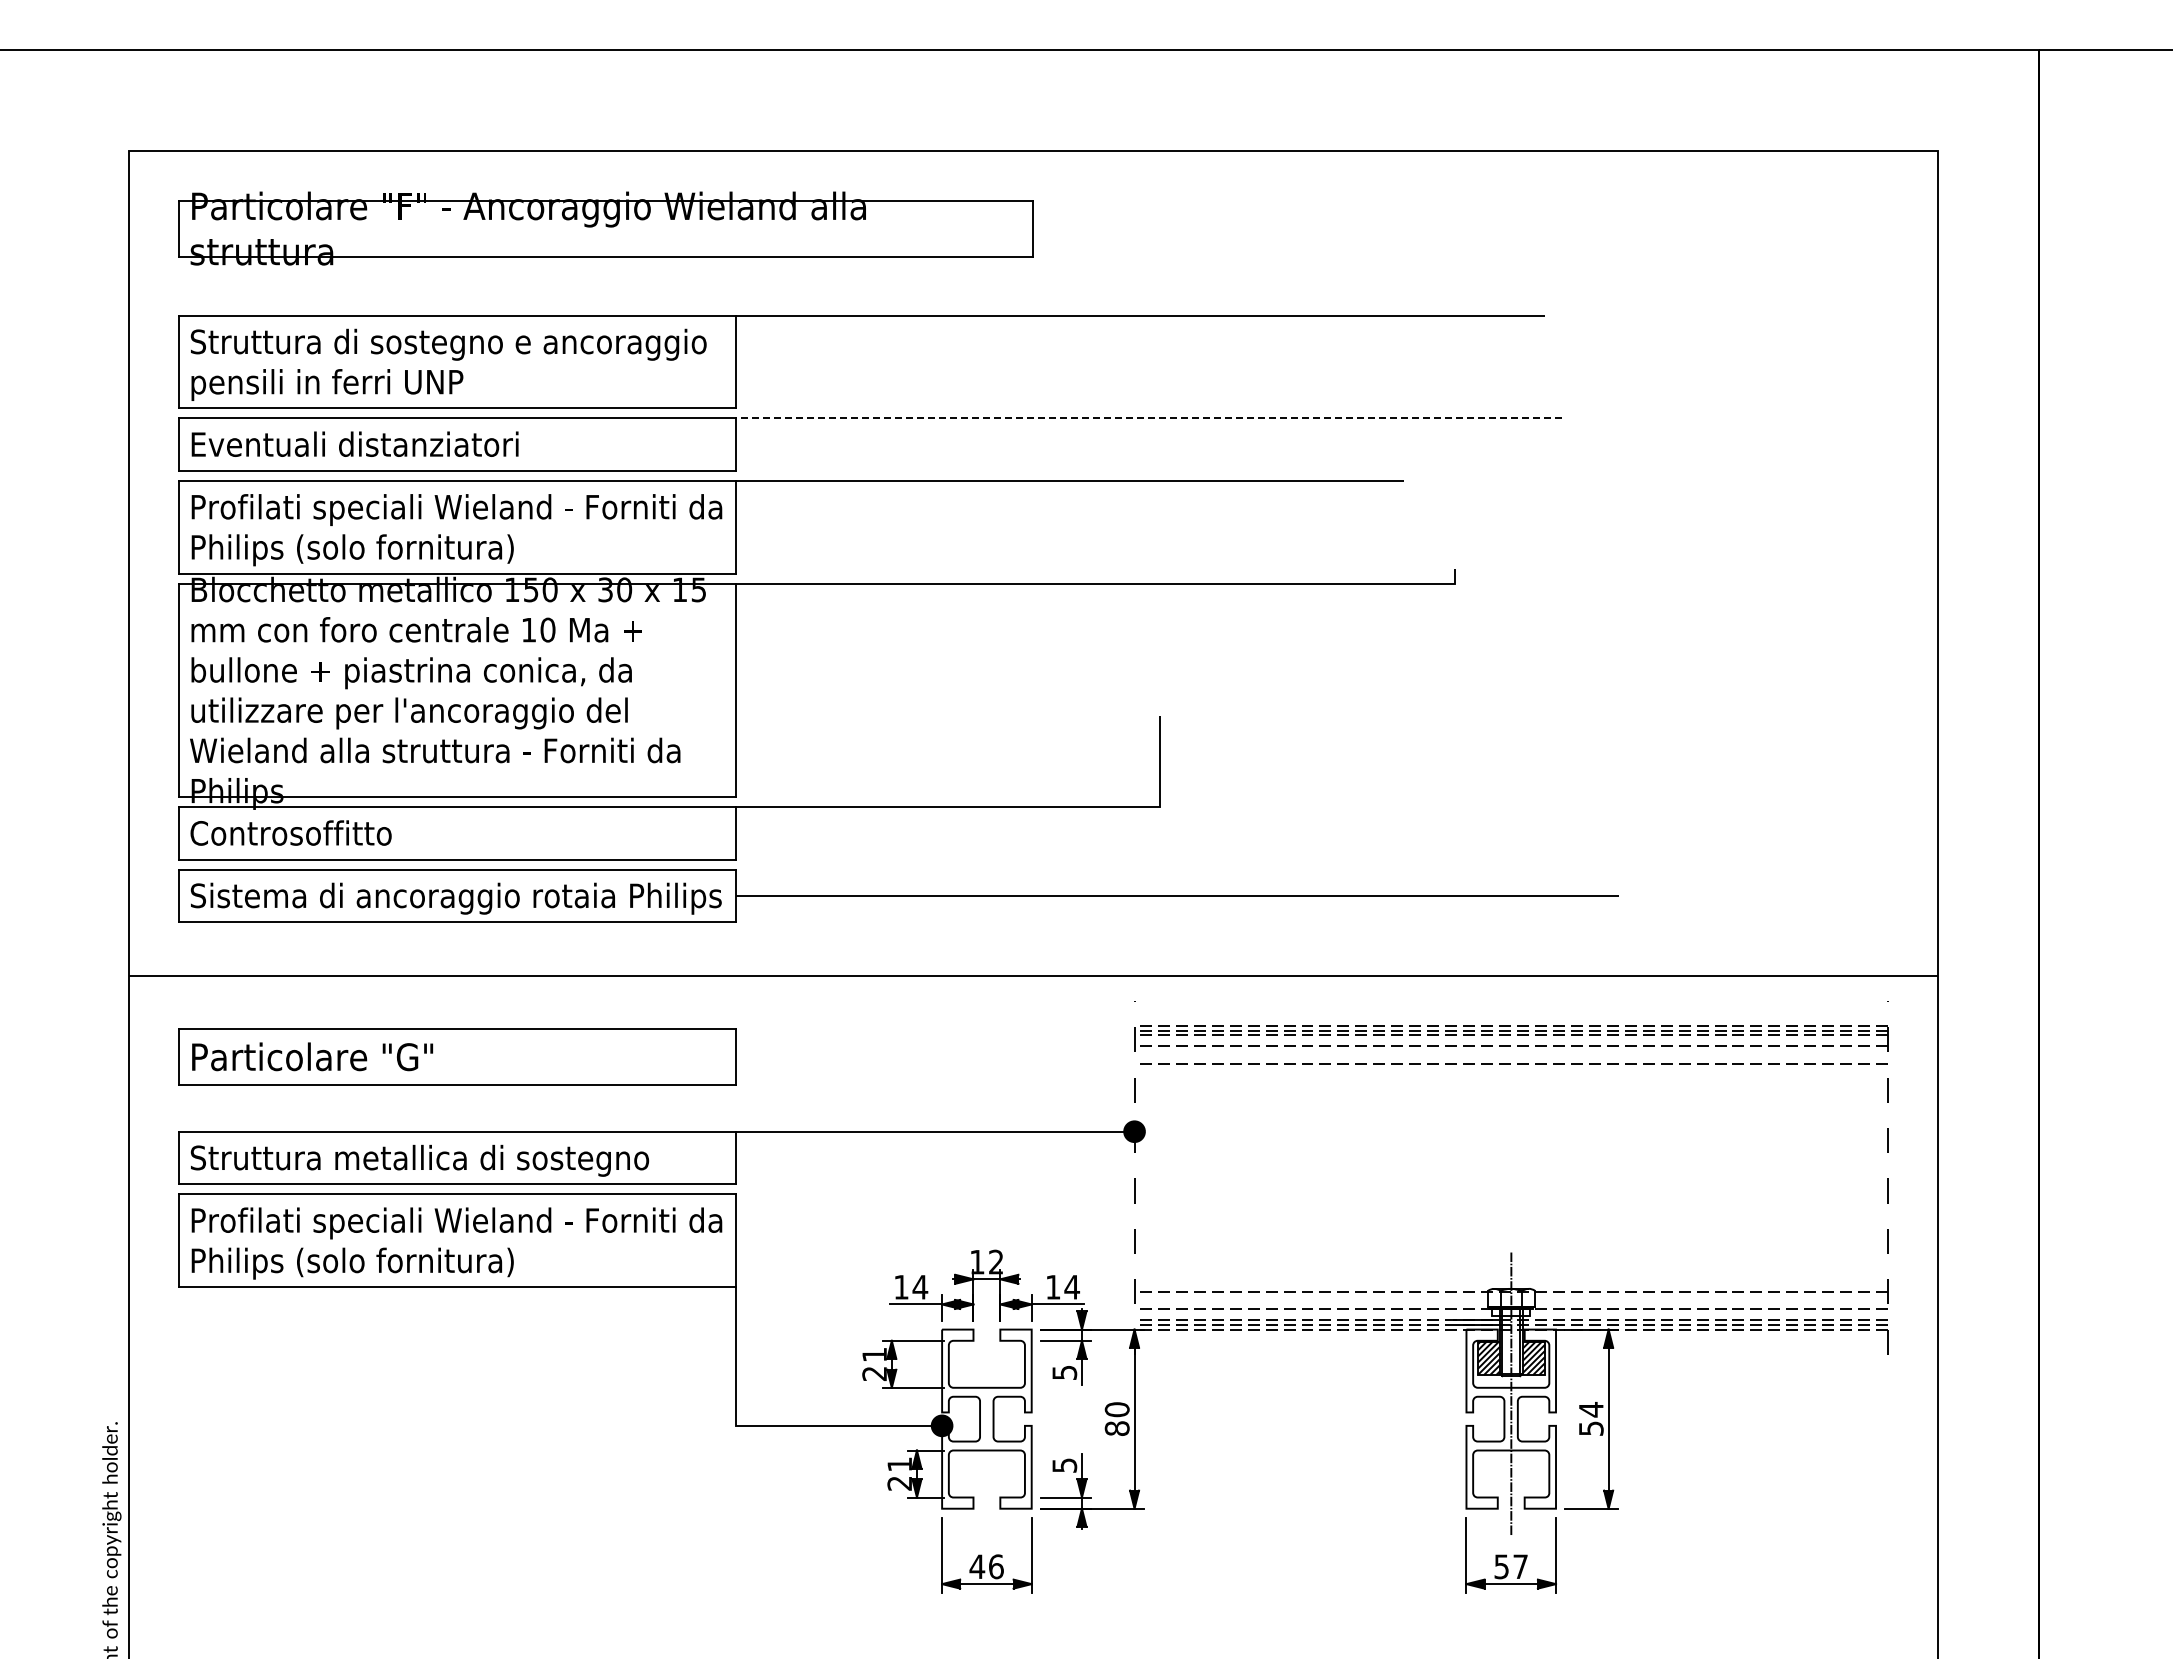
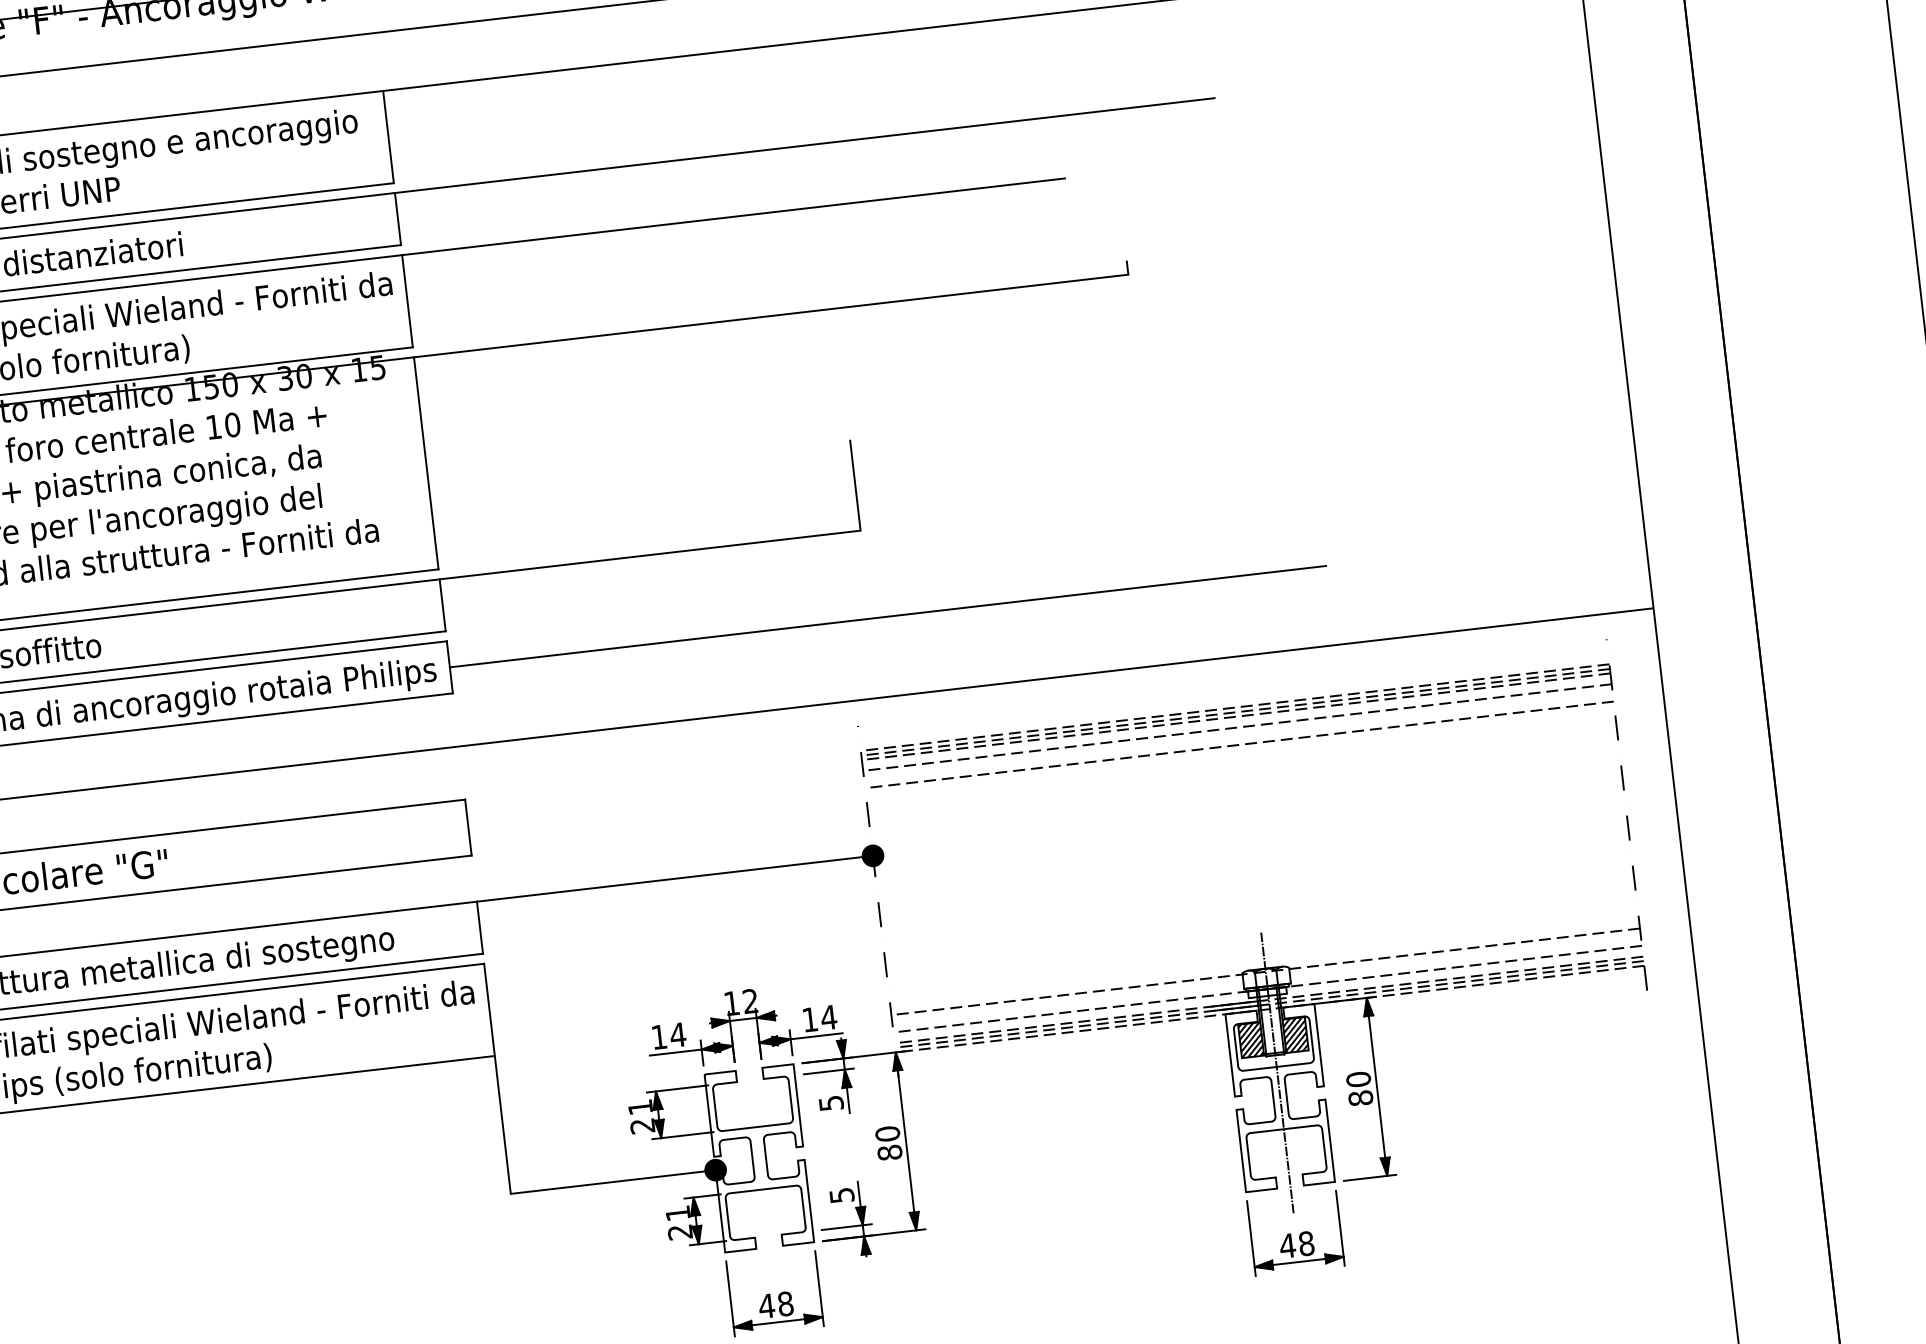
line: (1148, 418) -> (804, 145), dashed -> solid
text: (1590, 1418) -> (1358, 1088), 54 -> 80
text: (996, 1566) -> (785, 1303), 46 -> 48
text: (1510, 1566) -> (1296, 1244), 57 -> 48

